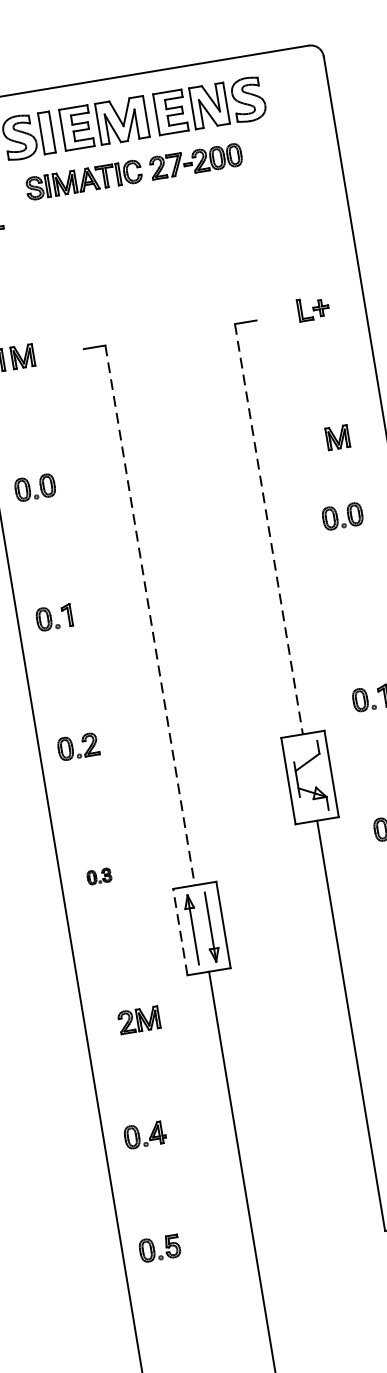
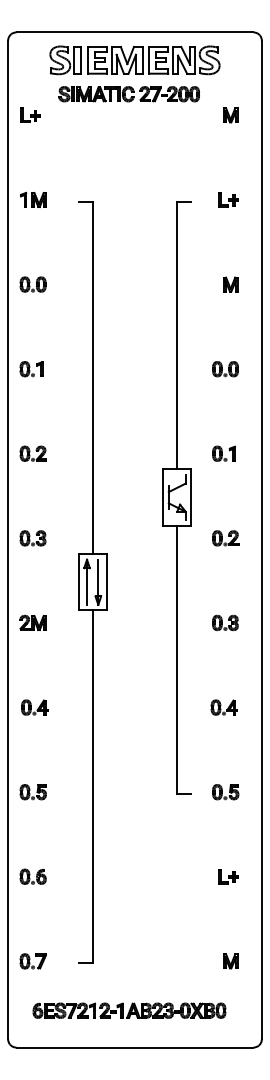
part: (294, 178) -> (230, 115), added
part: (342, 516) -> (225, 369), moved
line: (269, 529) -> (177, 335), dashed -> solid
line: (149, 616) -> (92, 378), dashed -> solid
part: (98, 876) -> (32, 538), size x1.67
line: (179, 930) -> (78, 581), dashed -> solid
part: (138, 1019) -> (32, 622), moved
part: (158, 1249) -> (32, 792), moved

